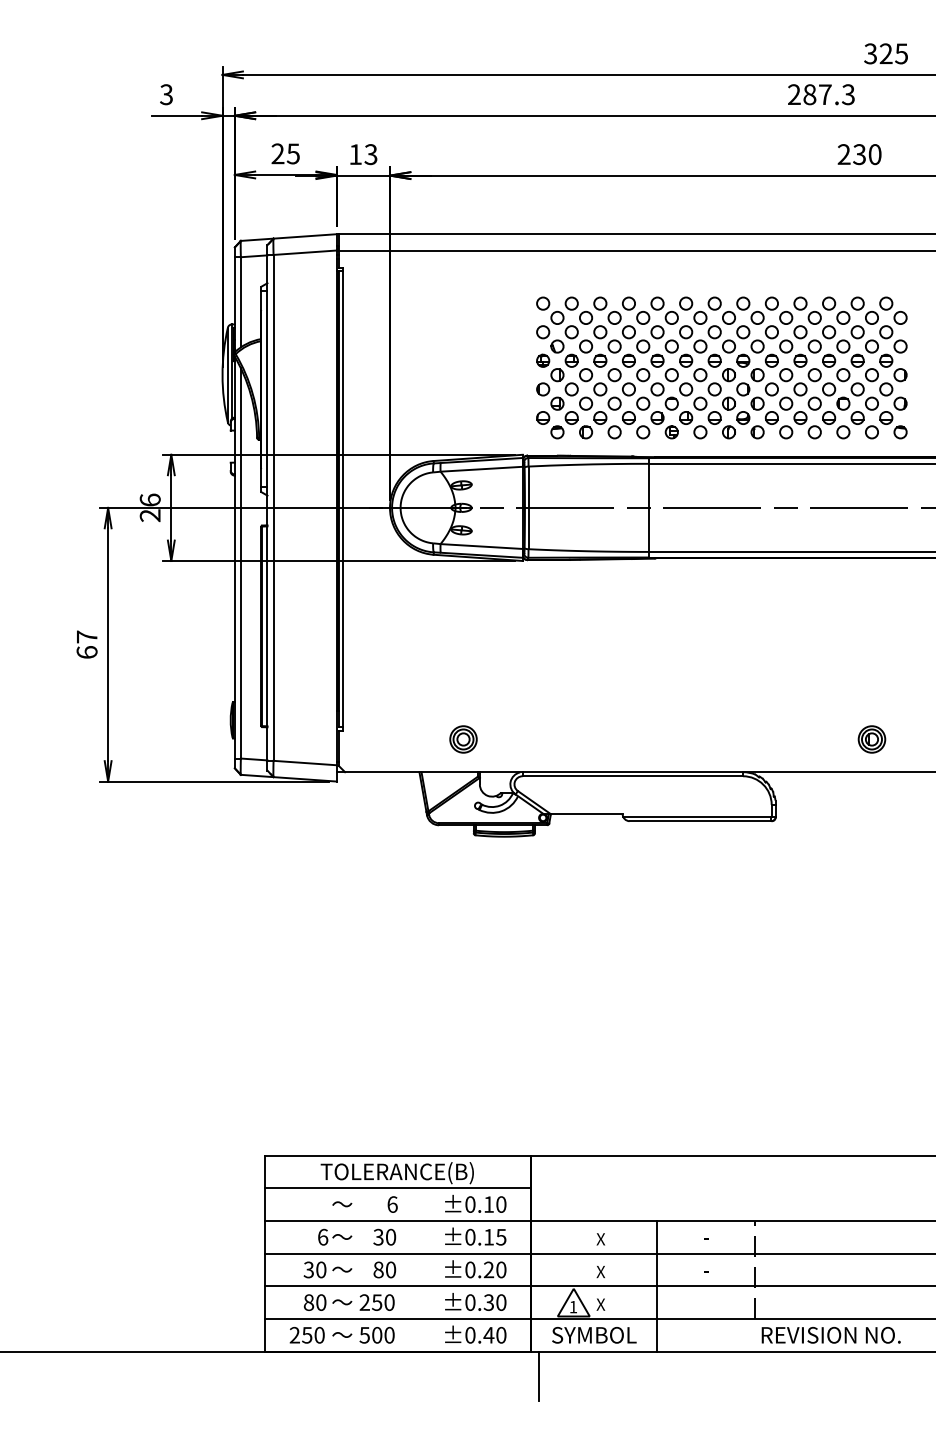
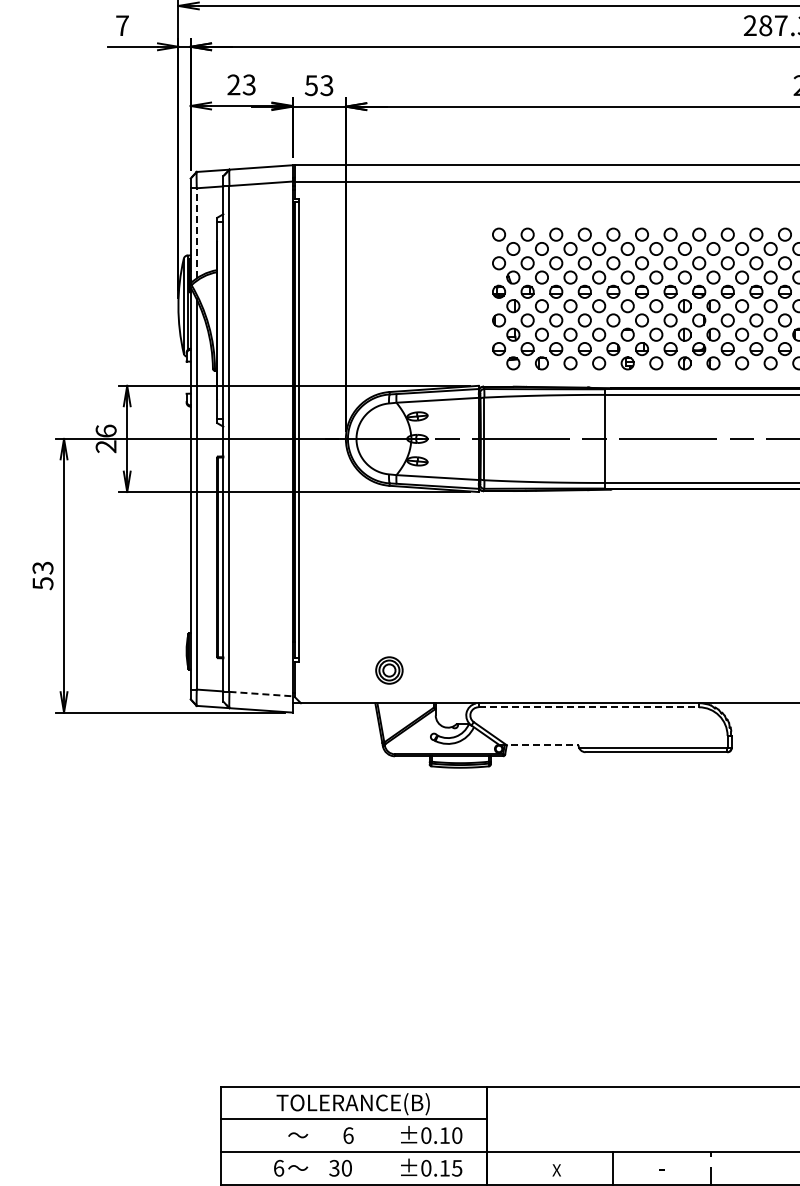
text: (166, 94) -> (122, 25), 3 -> 7
text: (293, 153) -> (249, 84), 25 -> 23
text: (355, 154) -> (311, 85), 13 -> 53
line: (240, 301) -> (196, 232), solid -> dashed
text: (86, 644) -> (42, 575), 67 -> 53
part: (463, 739) -> (389, 670), moved
line: (305, 763) -> (261, 694), solid -> dashed
line: (633, 776) -> (589, 707), solid -> dashed
line: (583, 814) -> (539, 745), solid -> dashed

